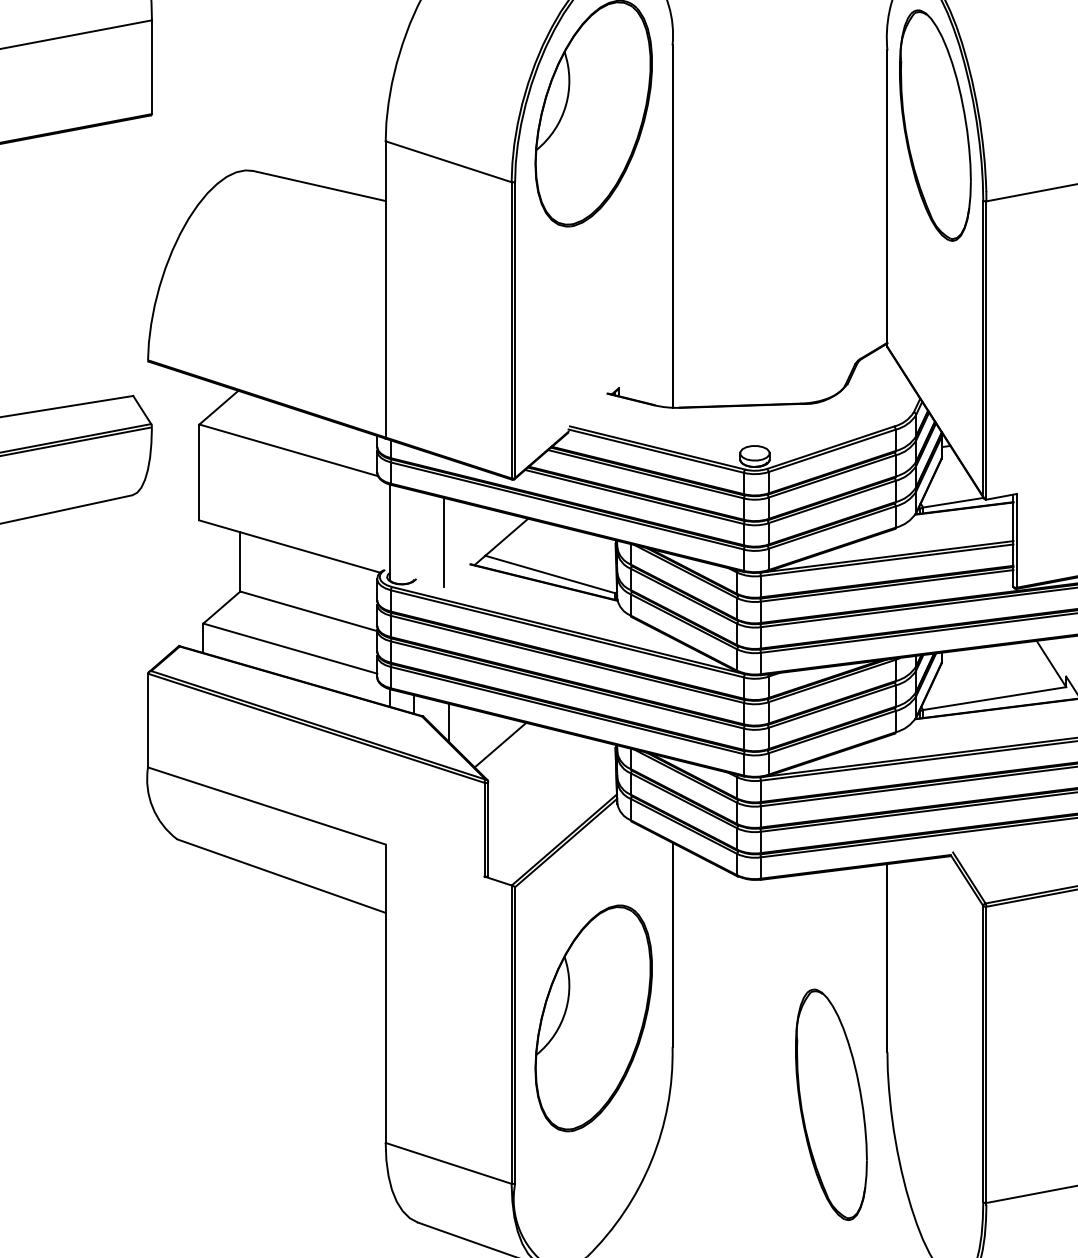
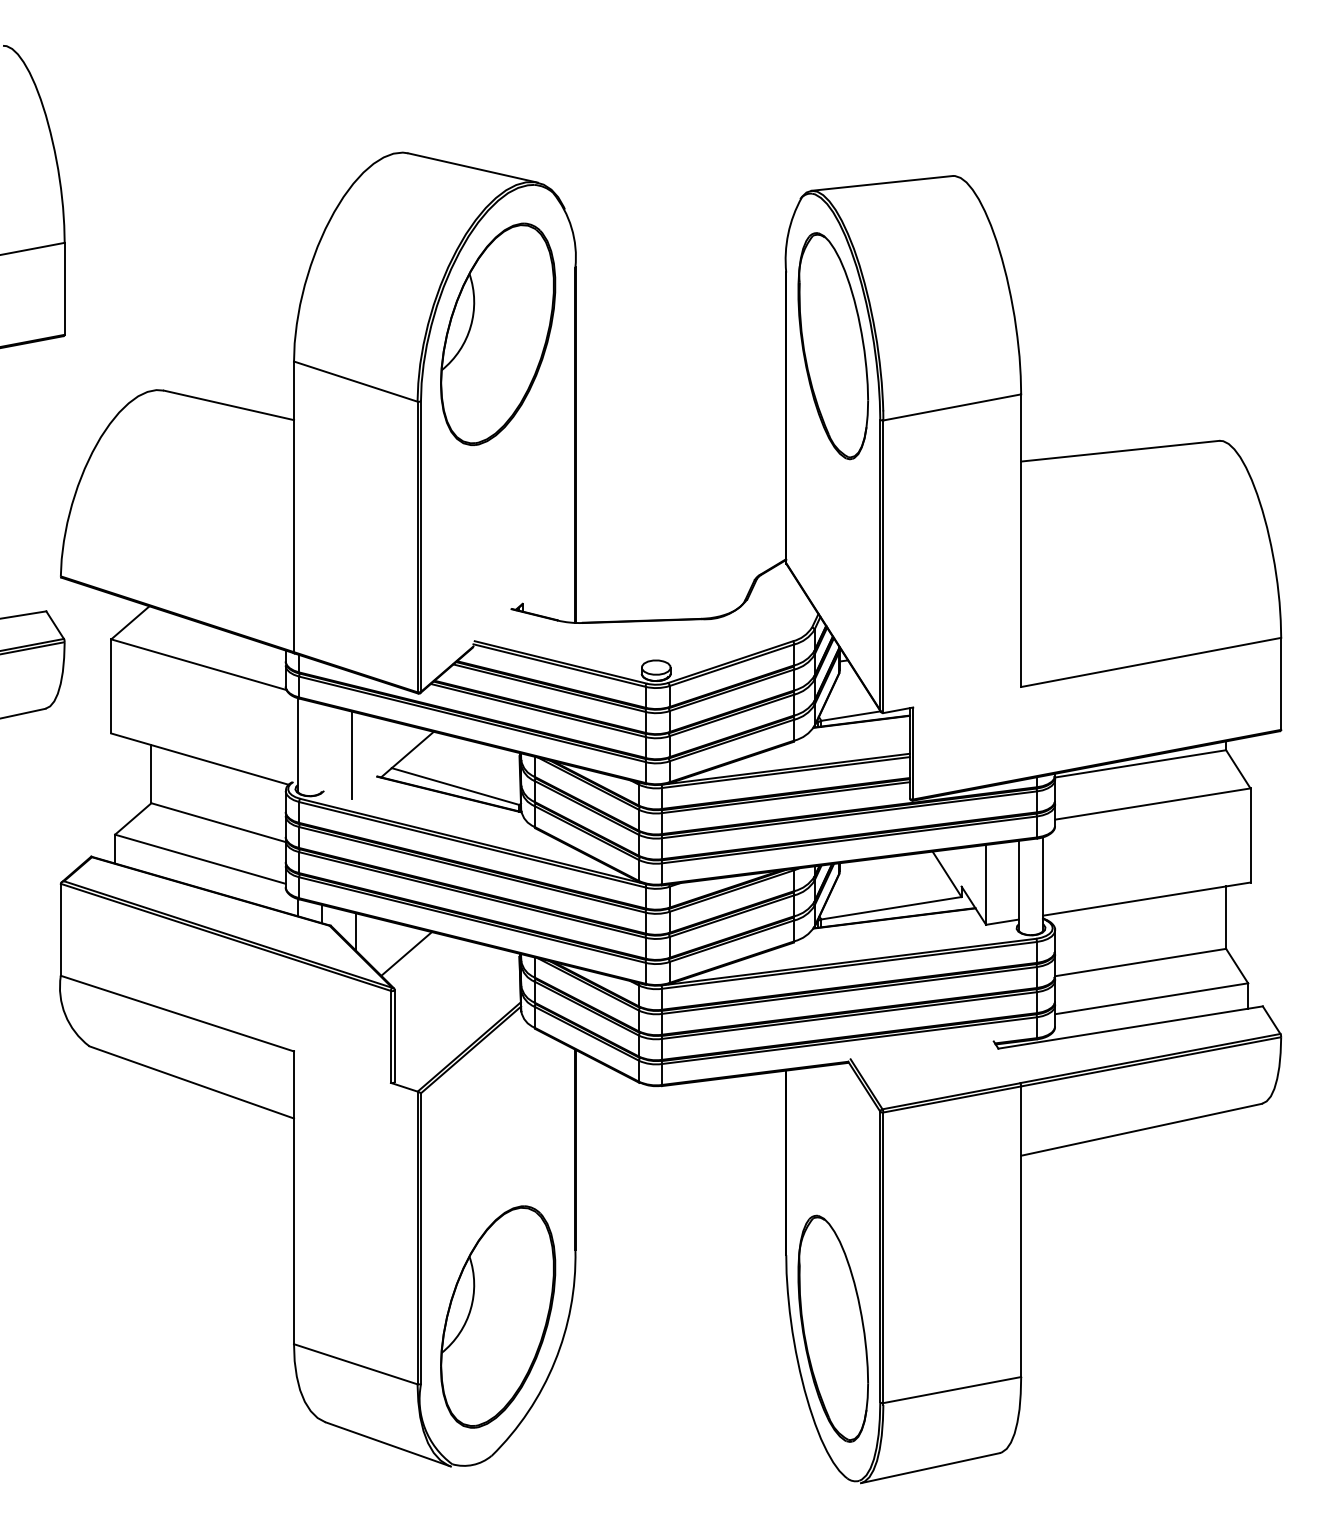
part: (594, 1017) -> (498, 1316), moved
part: (830, 1104) -> (832, 1328), moved

